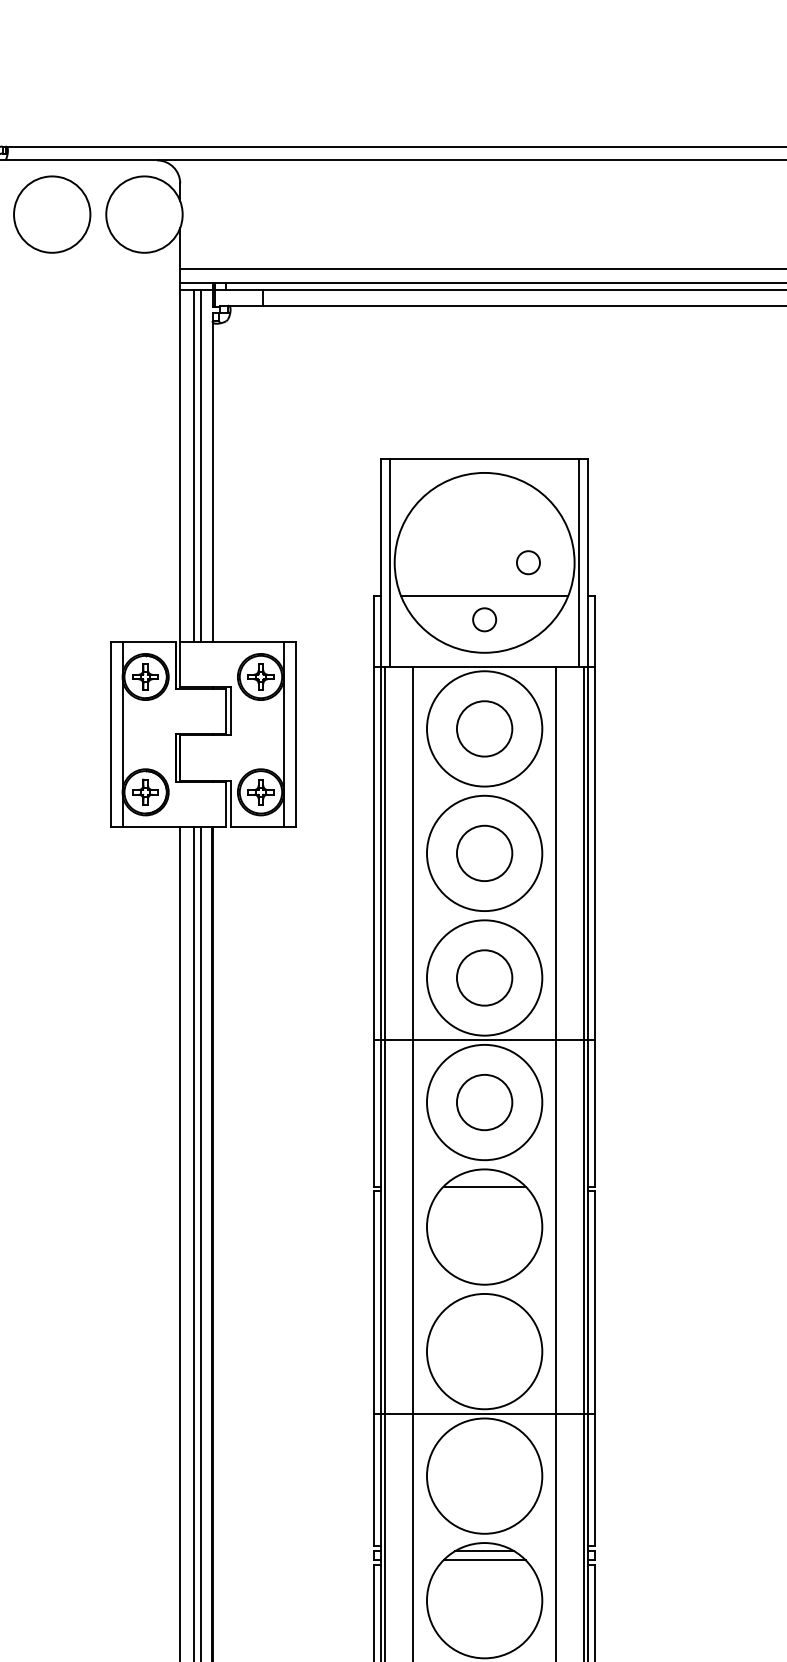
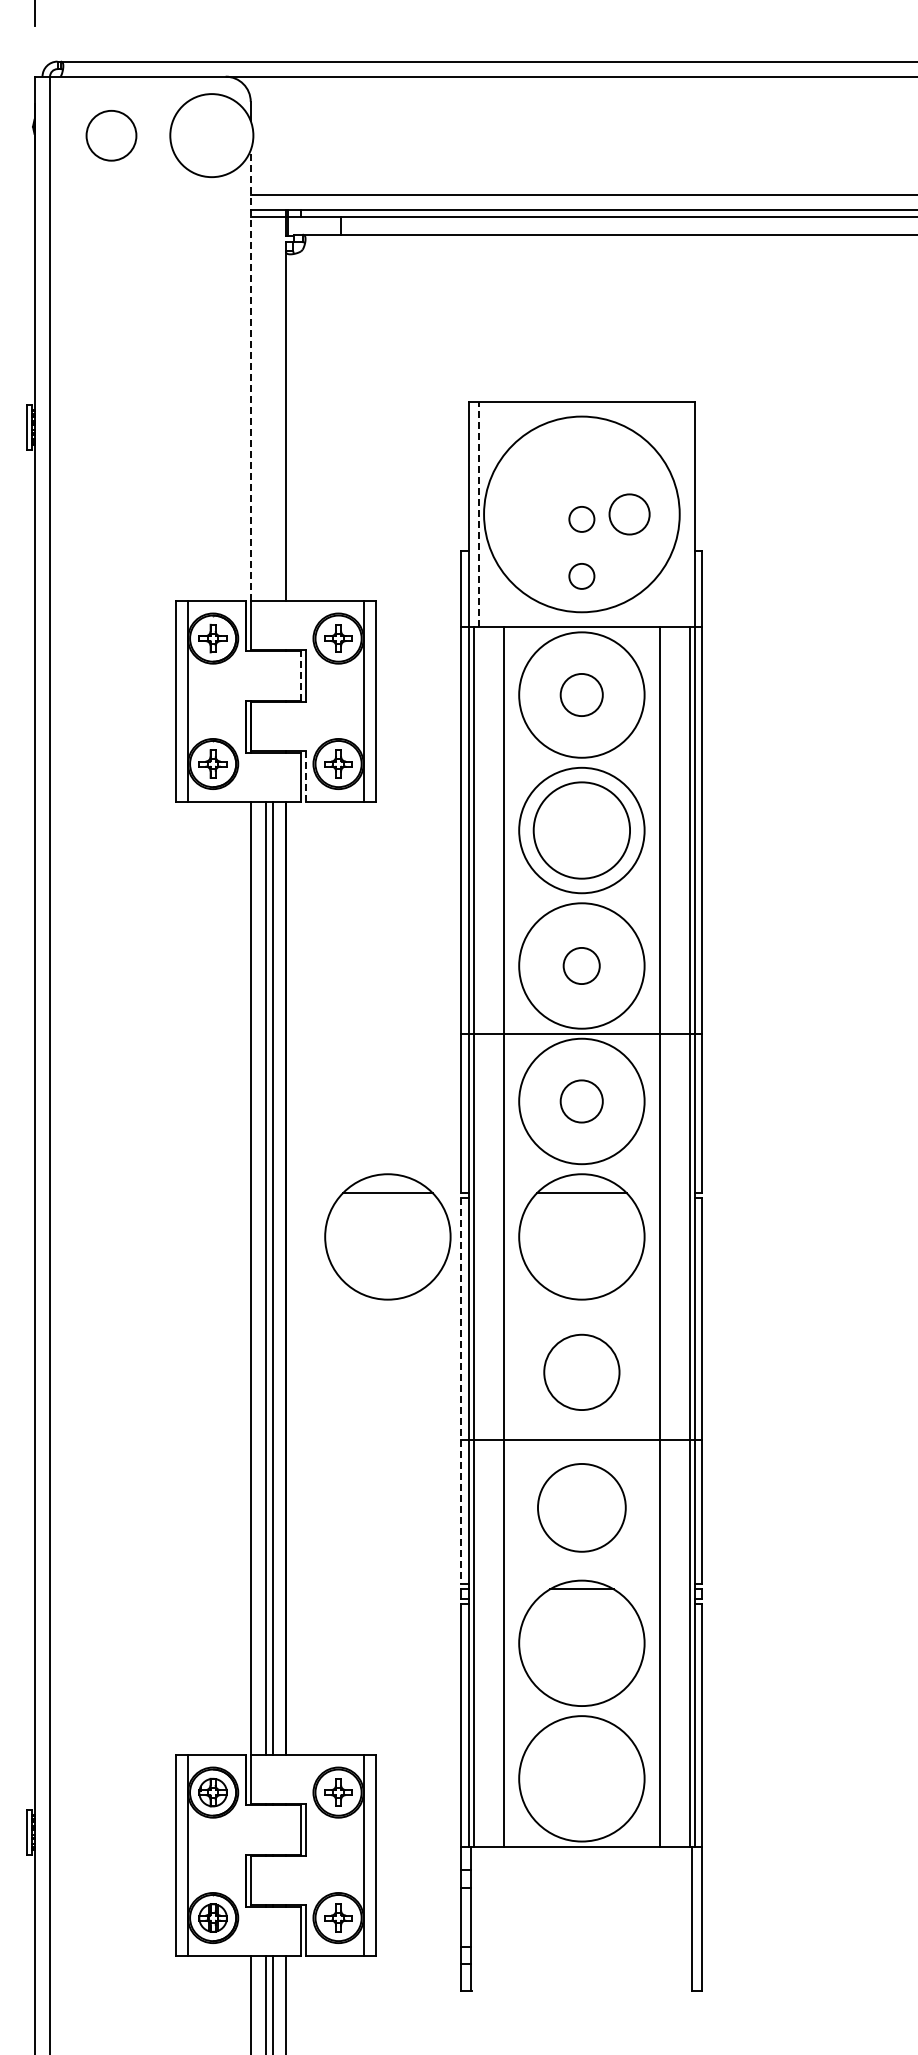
circle: (52, 214) -> (111, 135), size x0.6
line: (180, 435) -> (250, 375), solid -> dashed
line: (193, 465) -> (265, 408), removed
line: (201, 465) -> (273, 408), removed
line: (390, 562) -> (479, 514), solid -> dashed
circle: (528, 562) -> (629, 513), size x1.6
line: (578, 562) -> (684, 514), removed
circle: (484, 567) -> (581, 519), added
line: (484, 596) -> (581, 550), removed
line: (225, 711) -> (300, 676), solid -> dashed
circle: (484, 728) -> (581, 694), size x0.7
line: (230, 803) -> (305, 776), solid -> dashed
circle: (484, 853) -> (581, 830), size x1.6
circle: (484, 977) -> (581, 965), size x0.6
circle: (484, 1102) -> (581, 1101), size x0.7
part: (305, 1226) -> (387, 1236), added
circle: (484, 1351) -> (581, 1372), size x0.6
line: (373, 1369) -> (461, 1391), solid -> dashed
circle: (484, 1475) -> (581, 1507), size x0.7
line: (484, 1560) -> (581, 1599), removed

